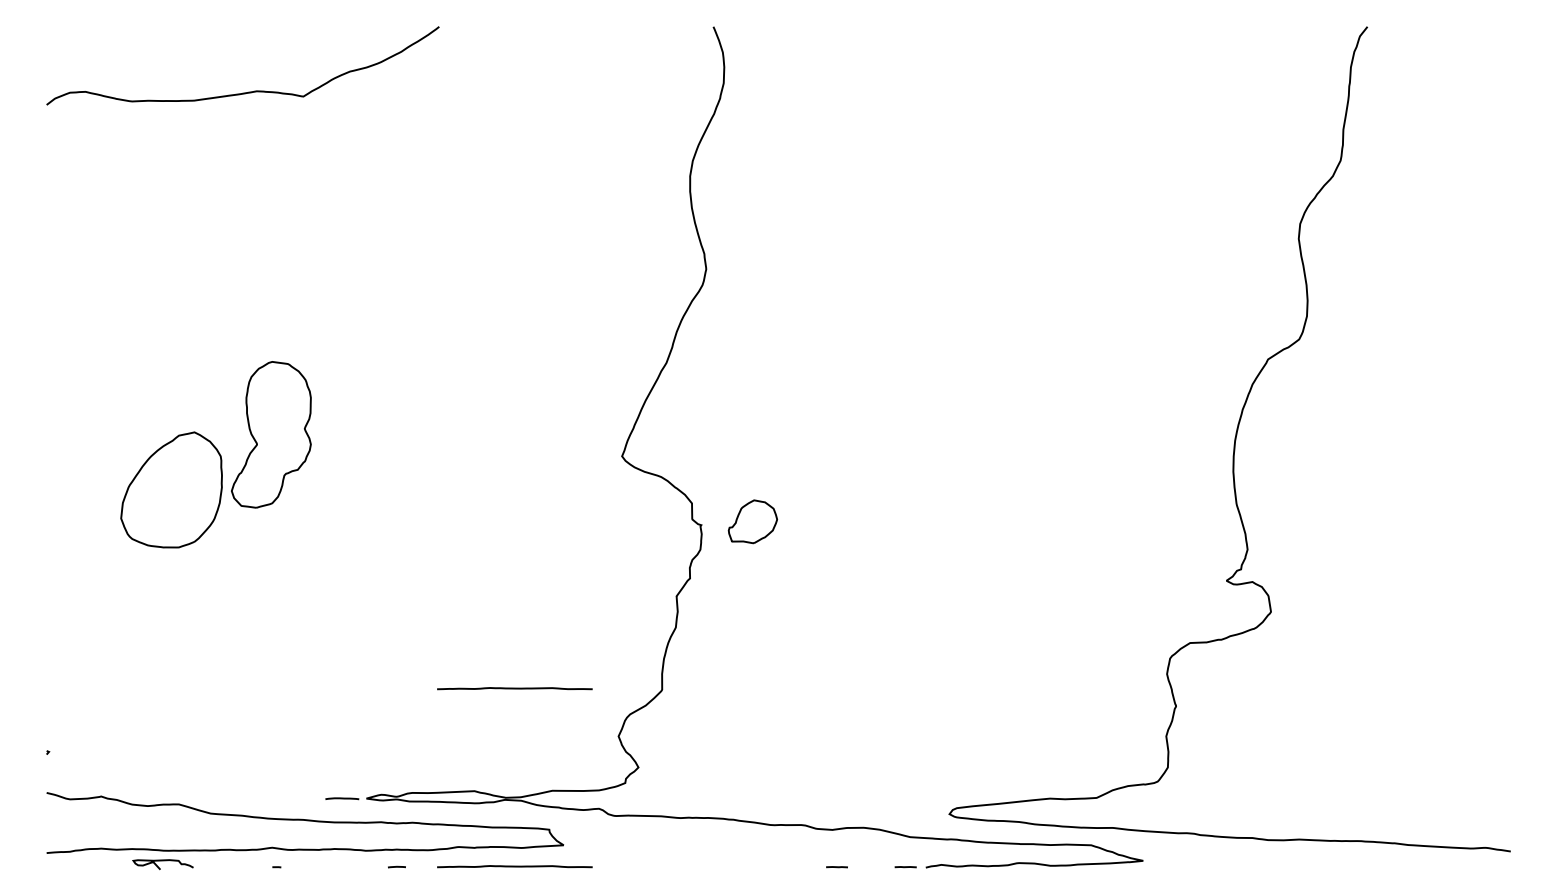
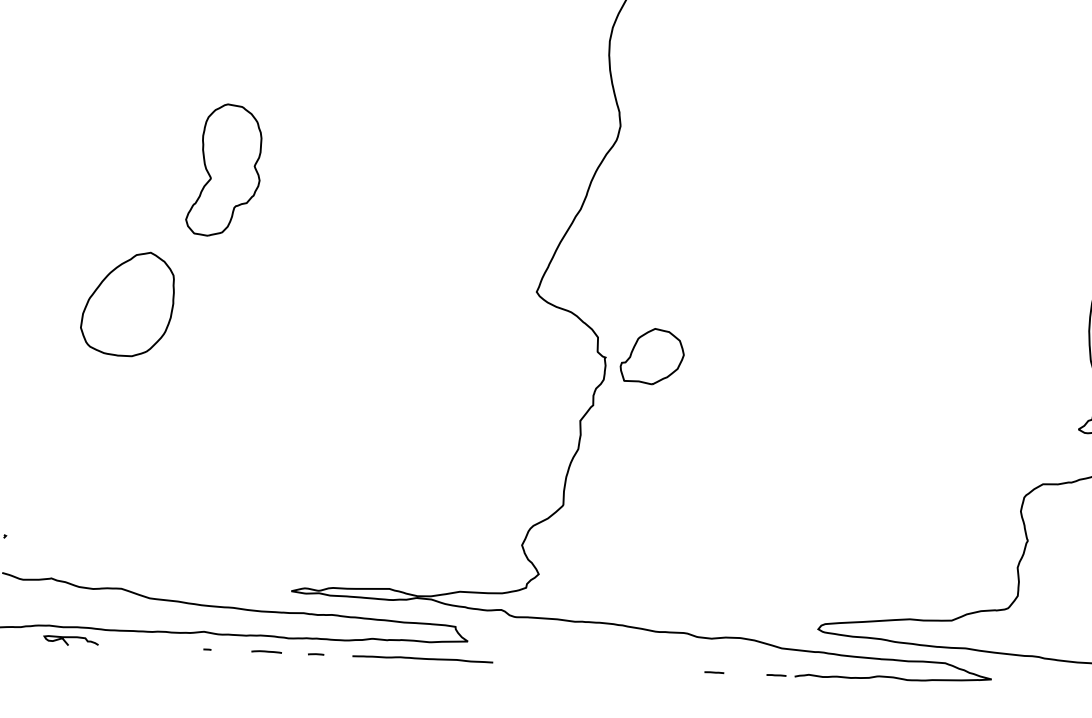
part: (271, 434) -> (224, 170), moved
part: (752, 521) -> (652, 356), size x1.43
line: (514, 688) -> (429, 497), removed
line: (342, 798) -> (266, 651), moved
curve: (162, 861) -> (70, 638), moved

